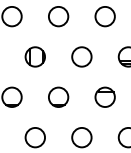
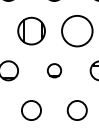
part: (34, 56) -> (30, 30), size x1.4
circle: (81, 56) -> (76, 30), size x1.6
circle: (58, 96) -> (54, 70), size x0.7

